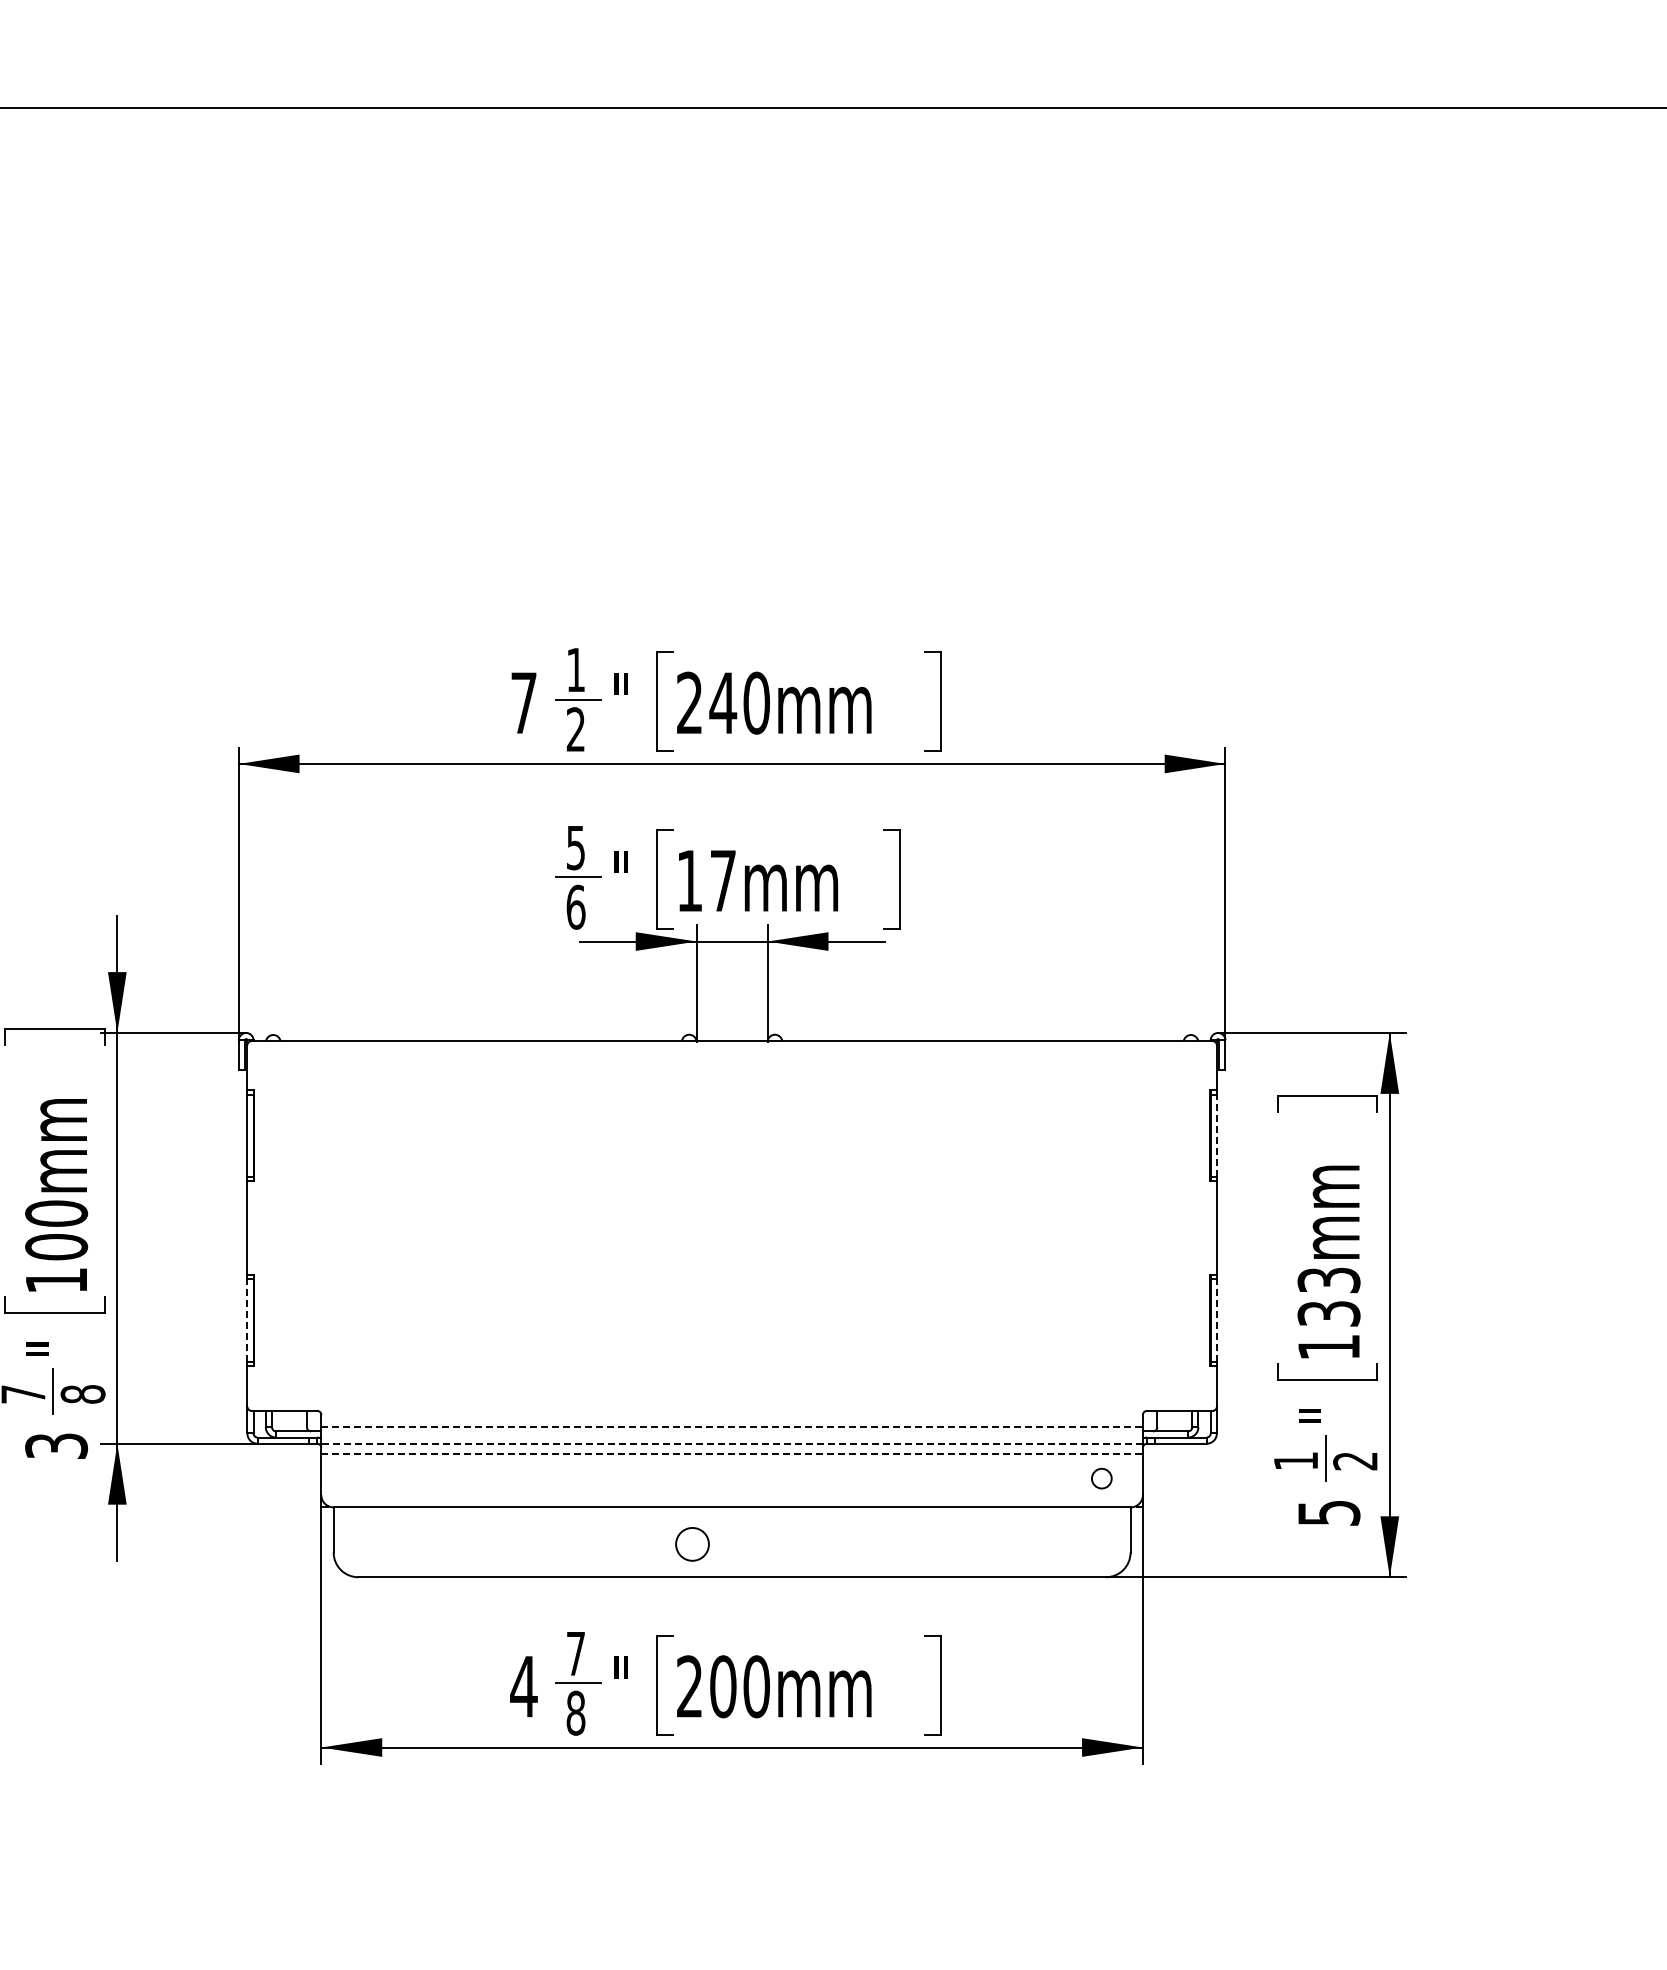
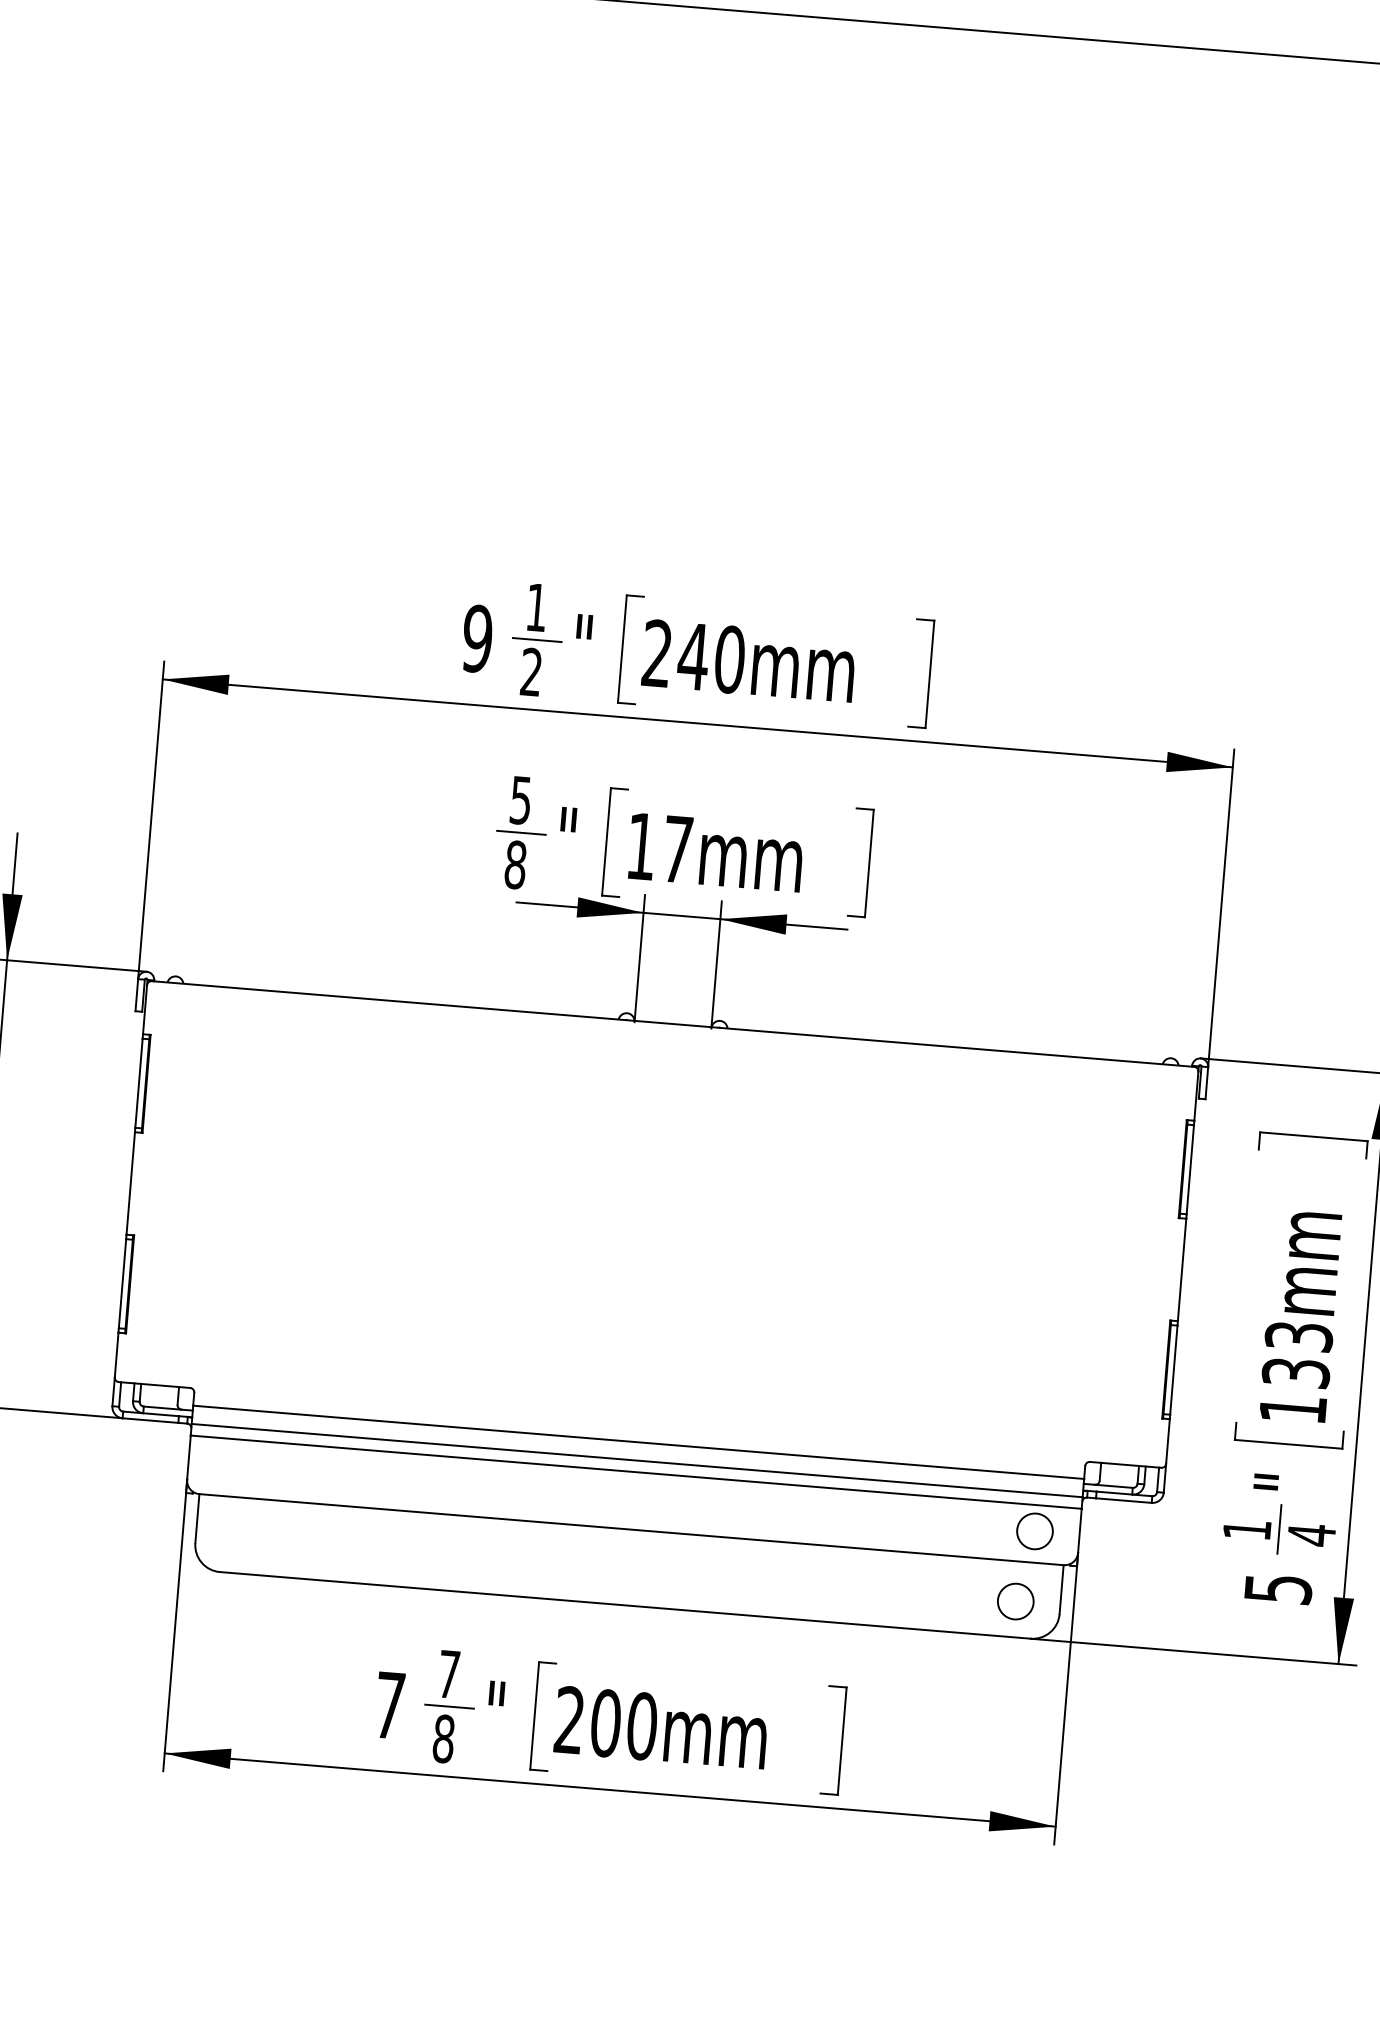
text: (523, 702) -> (477, 638), 7 -> 9
text: (575, 906) -> (515, 864), 6 -> 8
line: (1216, 1135) -> (1189, 1169), dashed -> solid
line: (247, 1320) -> (122, 1283), dashed -> solid
line: (1216, 1320) -> (1173, 1370), dashed -> solid
line: (732, 1426) -> (639, 1441), dashed -> solid
line: (732, 1443) -> (637, 1460), dashed -> solid
line: (732, 1454) -> (636, 1472), dashed -> solid
text: (1355, 1461) -> (1311, 1535), 2 -> 4
circle: (1101, 1478) -> (1034, 1531), size x1.67
circle: (692, 1544) -> (1015, 1601), moved
text: (523, 1686) -> (389, 1705), 4 -> 7

